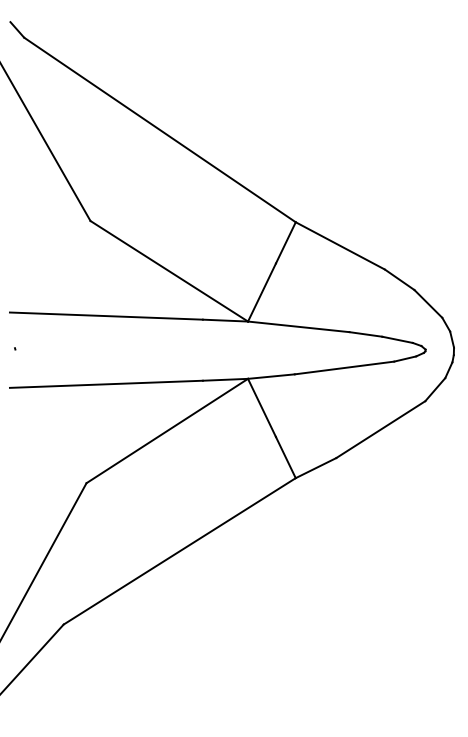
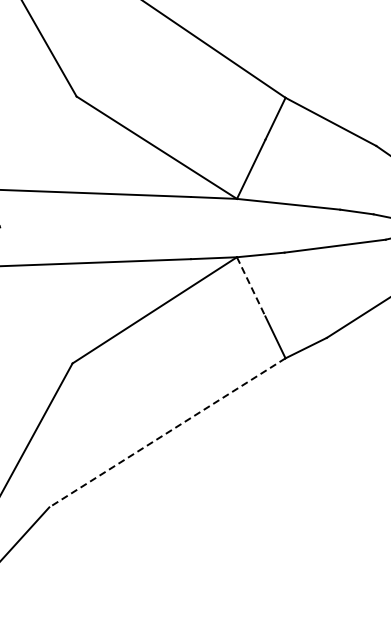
line: (262, 408) -> (251, 287), solid -> dashed
line: (179, 551) -> (167, 432), solid -> dashed

